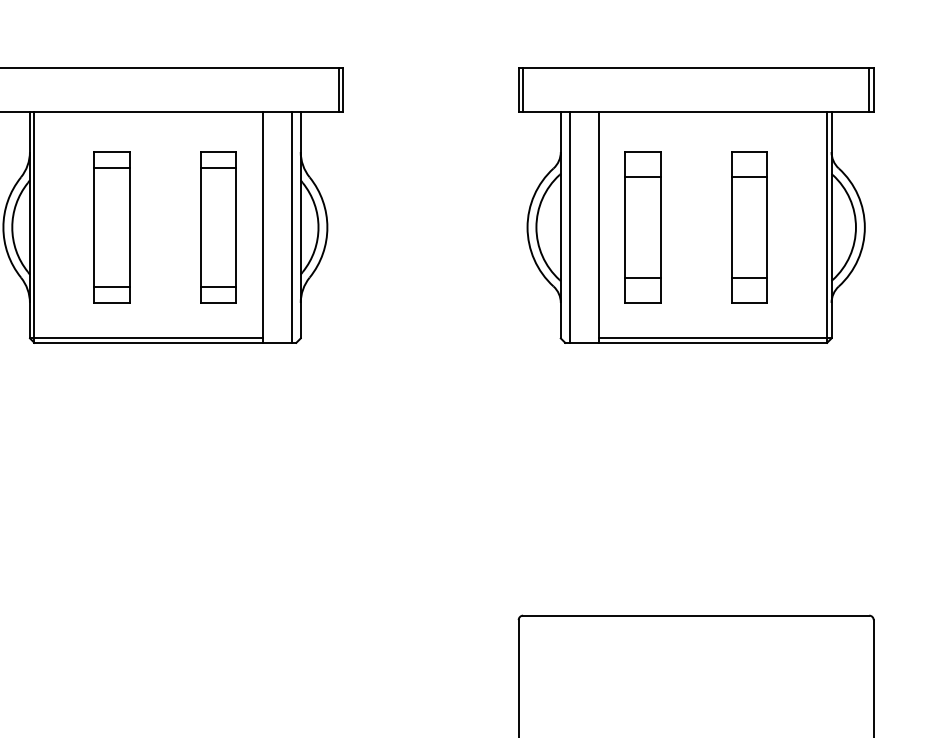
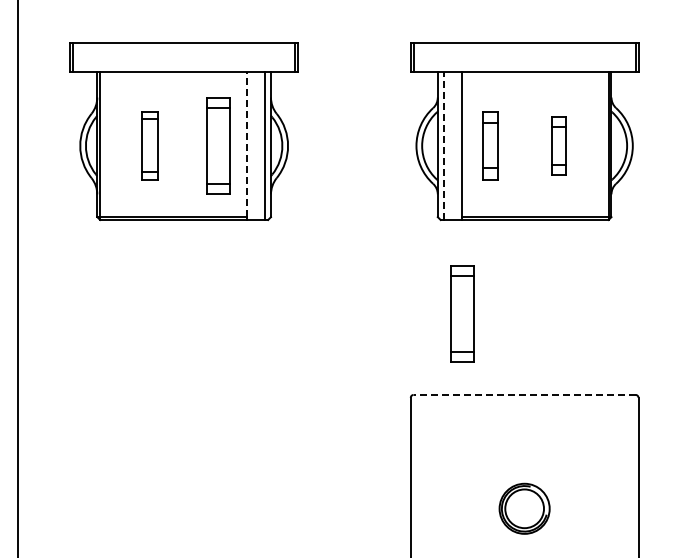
line: (262, 225) -> (246, 144), solid -> dashed
part: (111, 226) -> (149, 145), size x0.7
line: (569, 226) -> (443, 145), solid -> dashed
part: (642, 226) -> (490, 145), size x0.7
part: (748, 226) -> (558, 145), size x0.6
part: (599, 488) -> (462, 313), added
line: (695, 614) -> (524, 394), solid -> dashed

